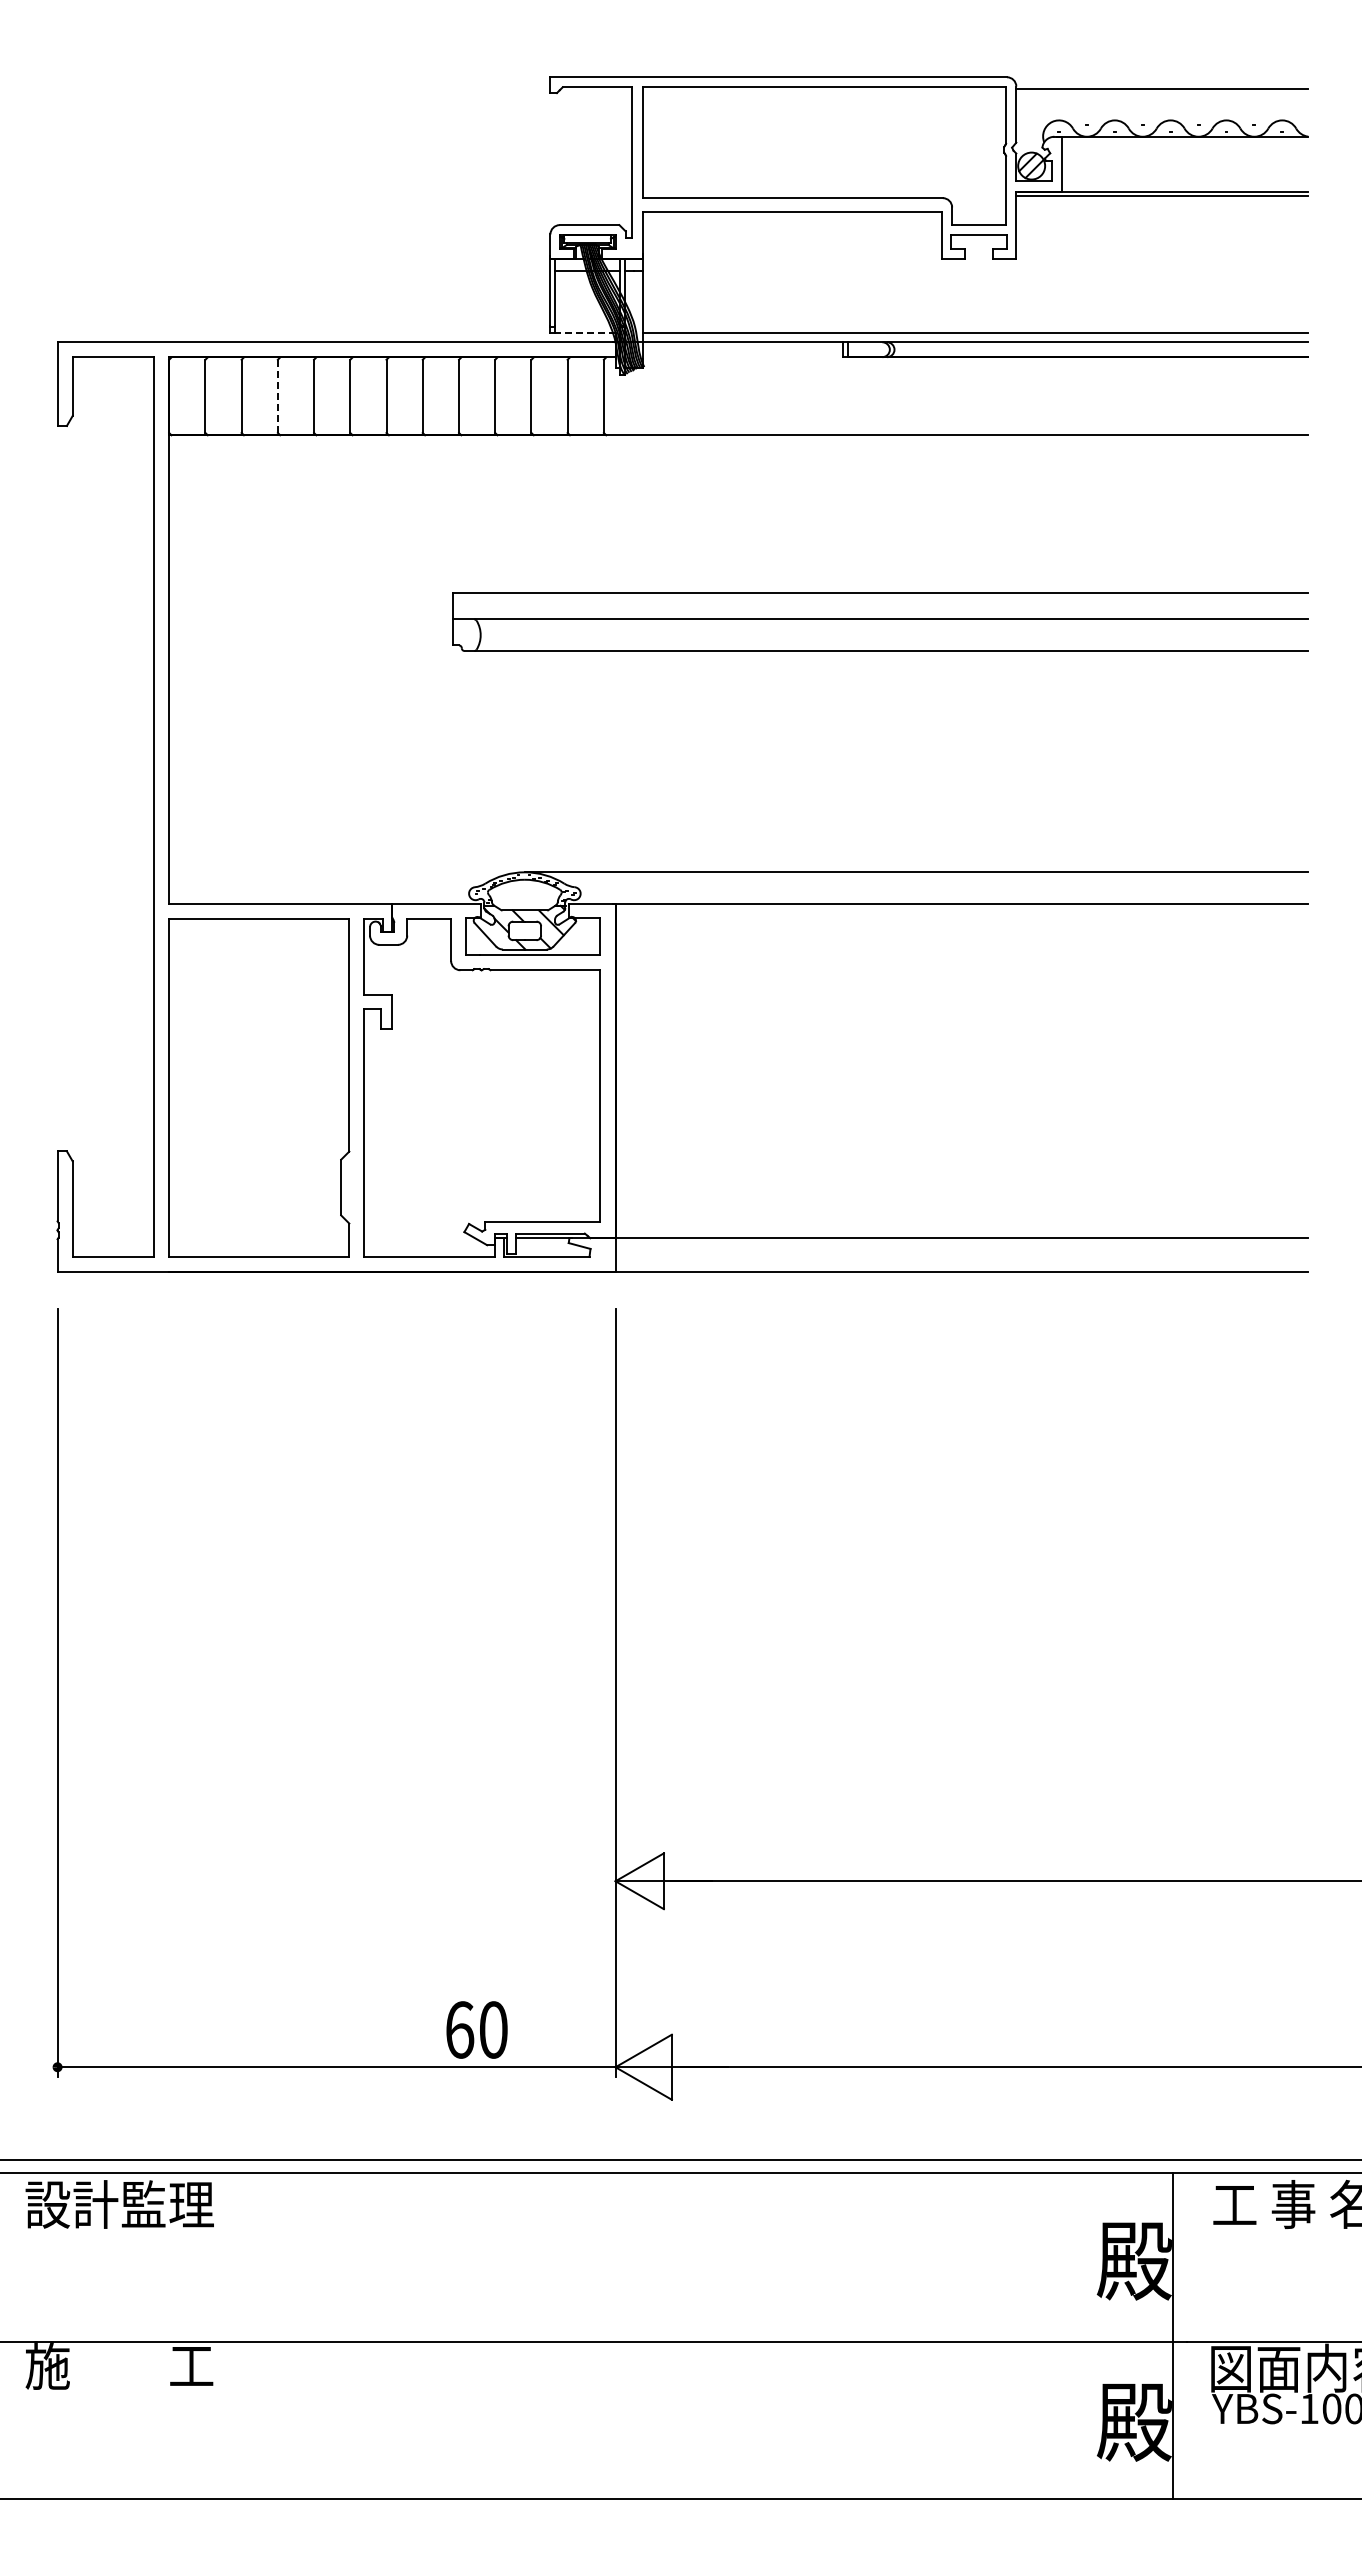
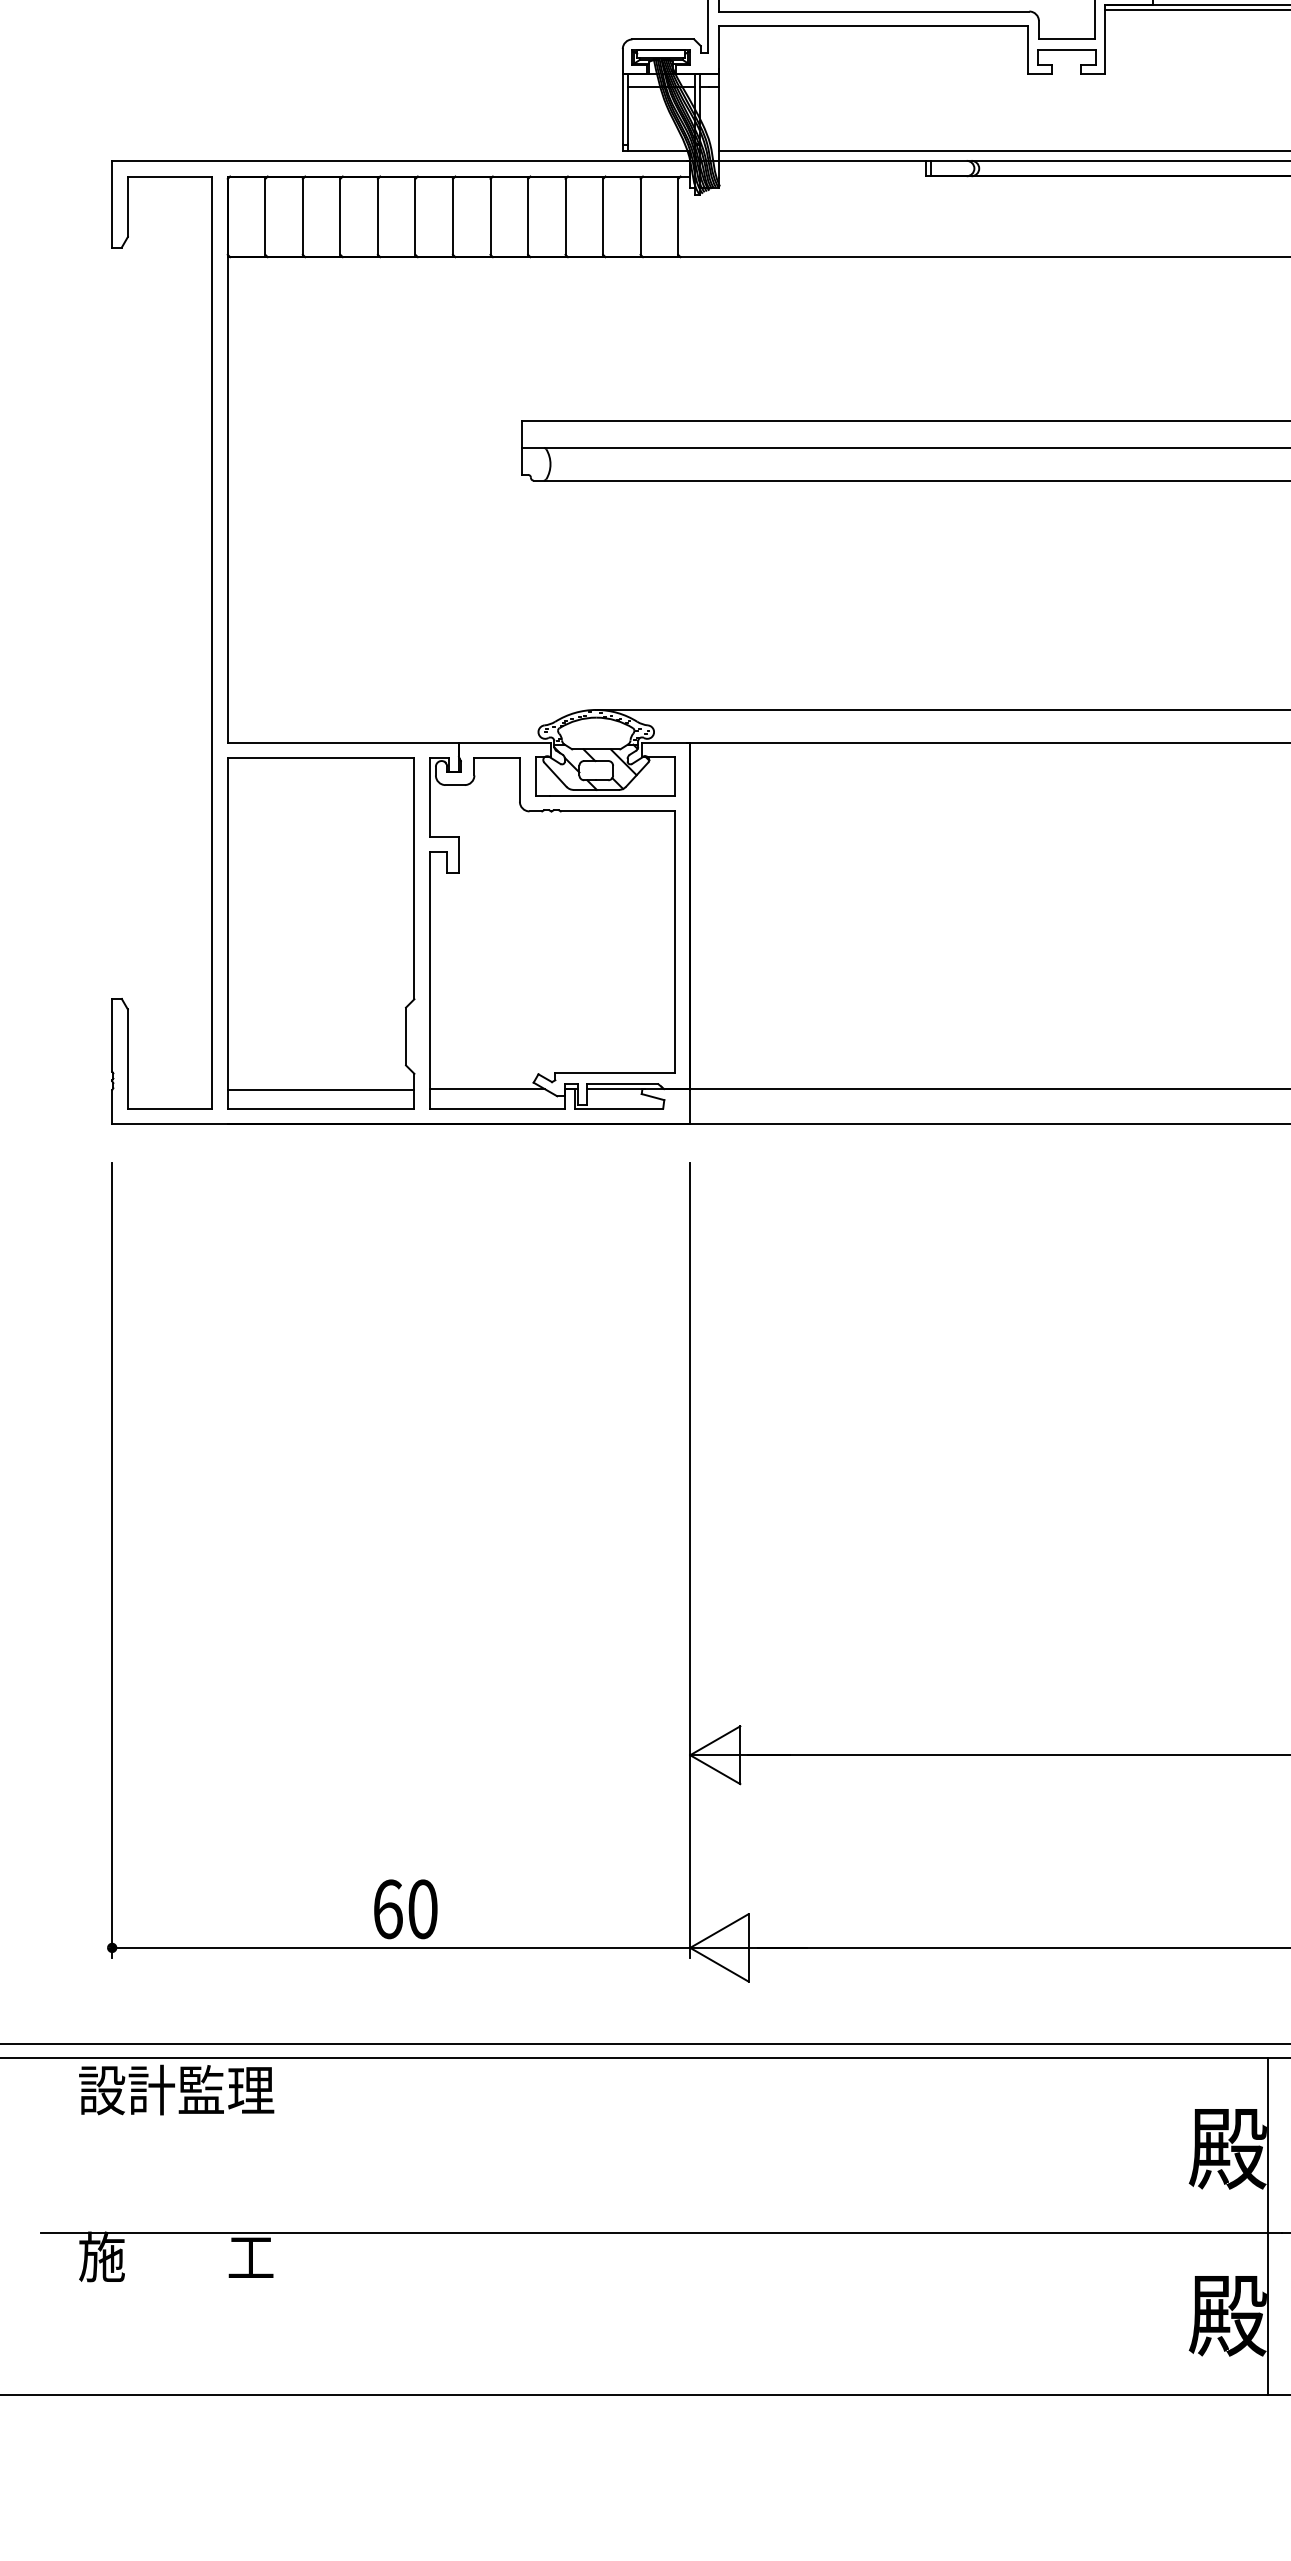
line: (584, 333) -> (658, 151), dashed -> solid
line: (277, 396) -> (340, 217), dashed -> solid
line: (259, 1238) -> (321, 1089), added
line: (419, 1238) -> (487, 1089), added
text: (476, 2029) -> (405, 1908), moved

